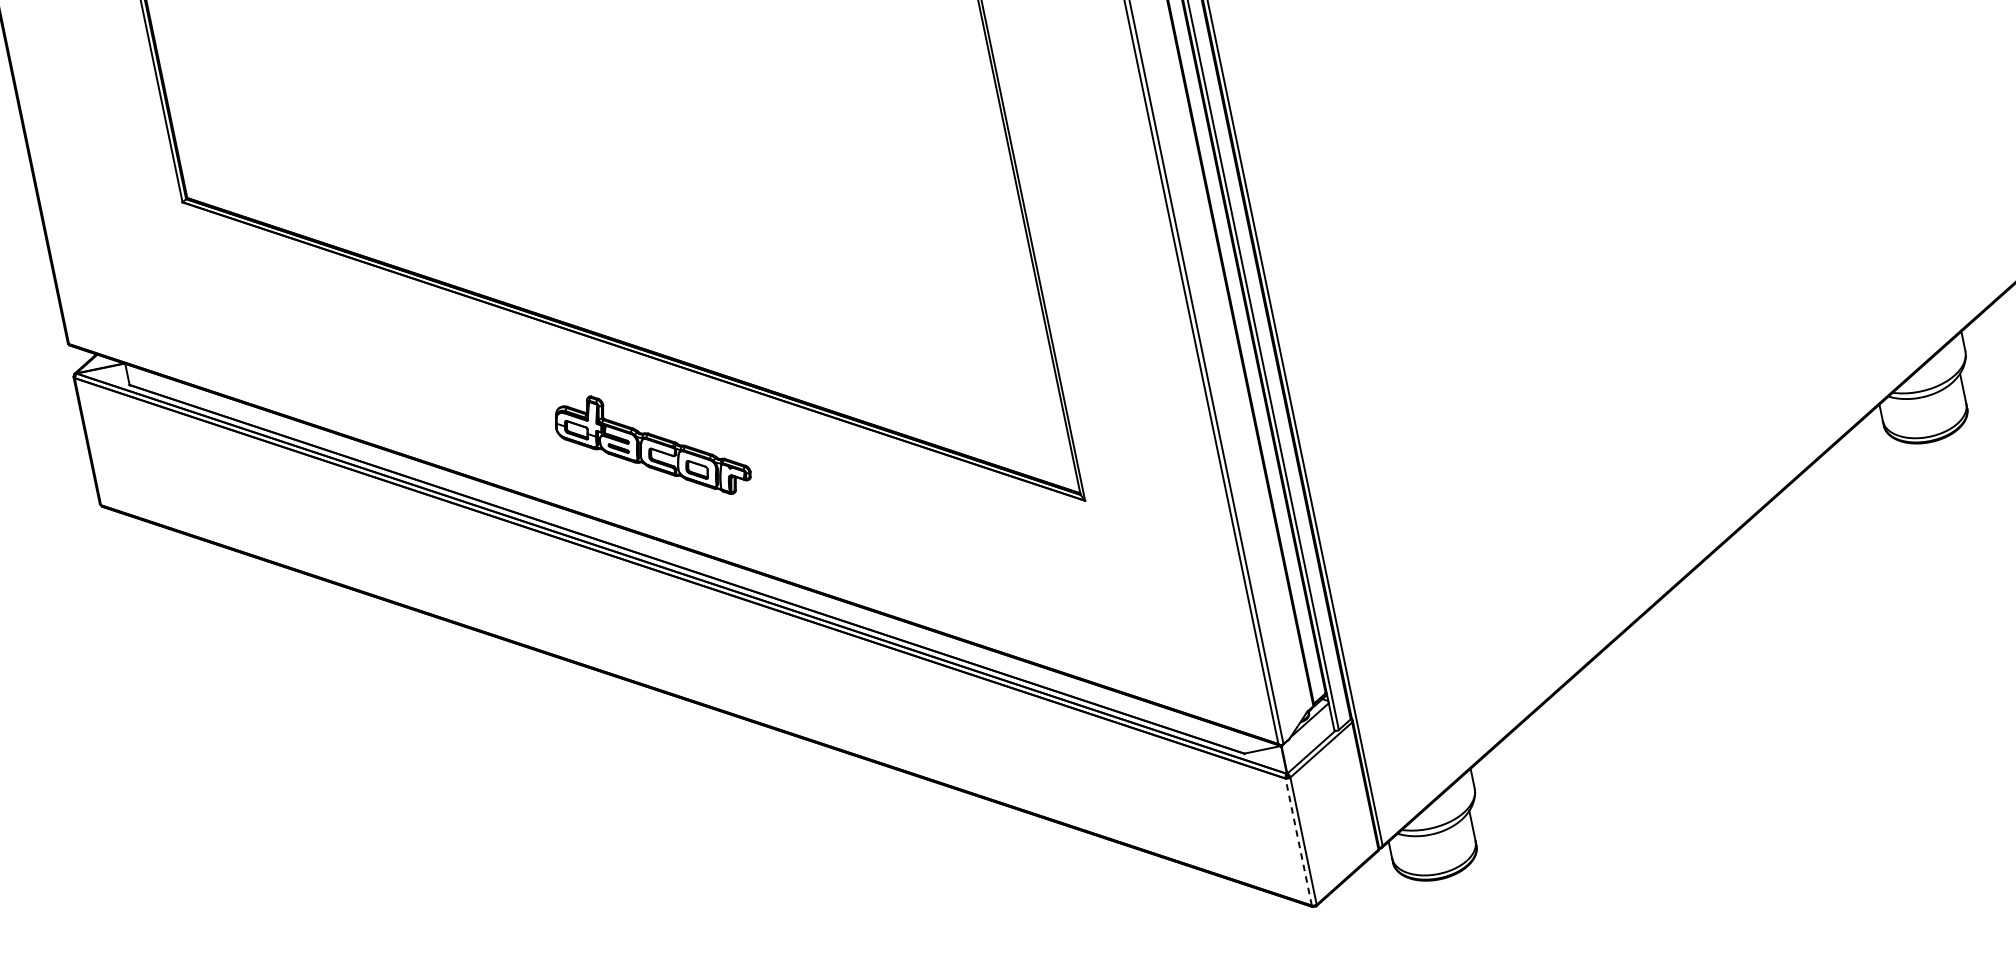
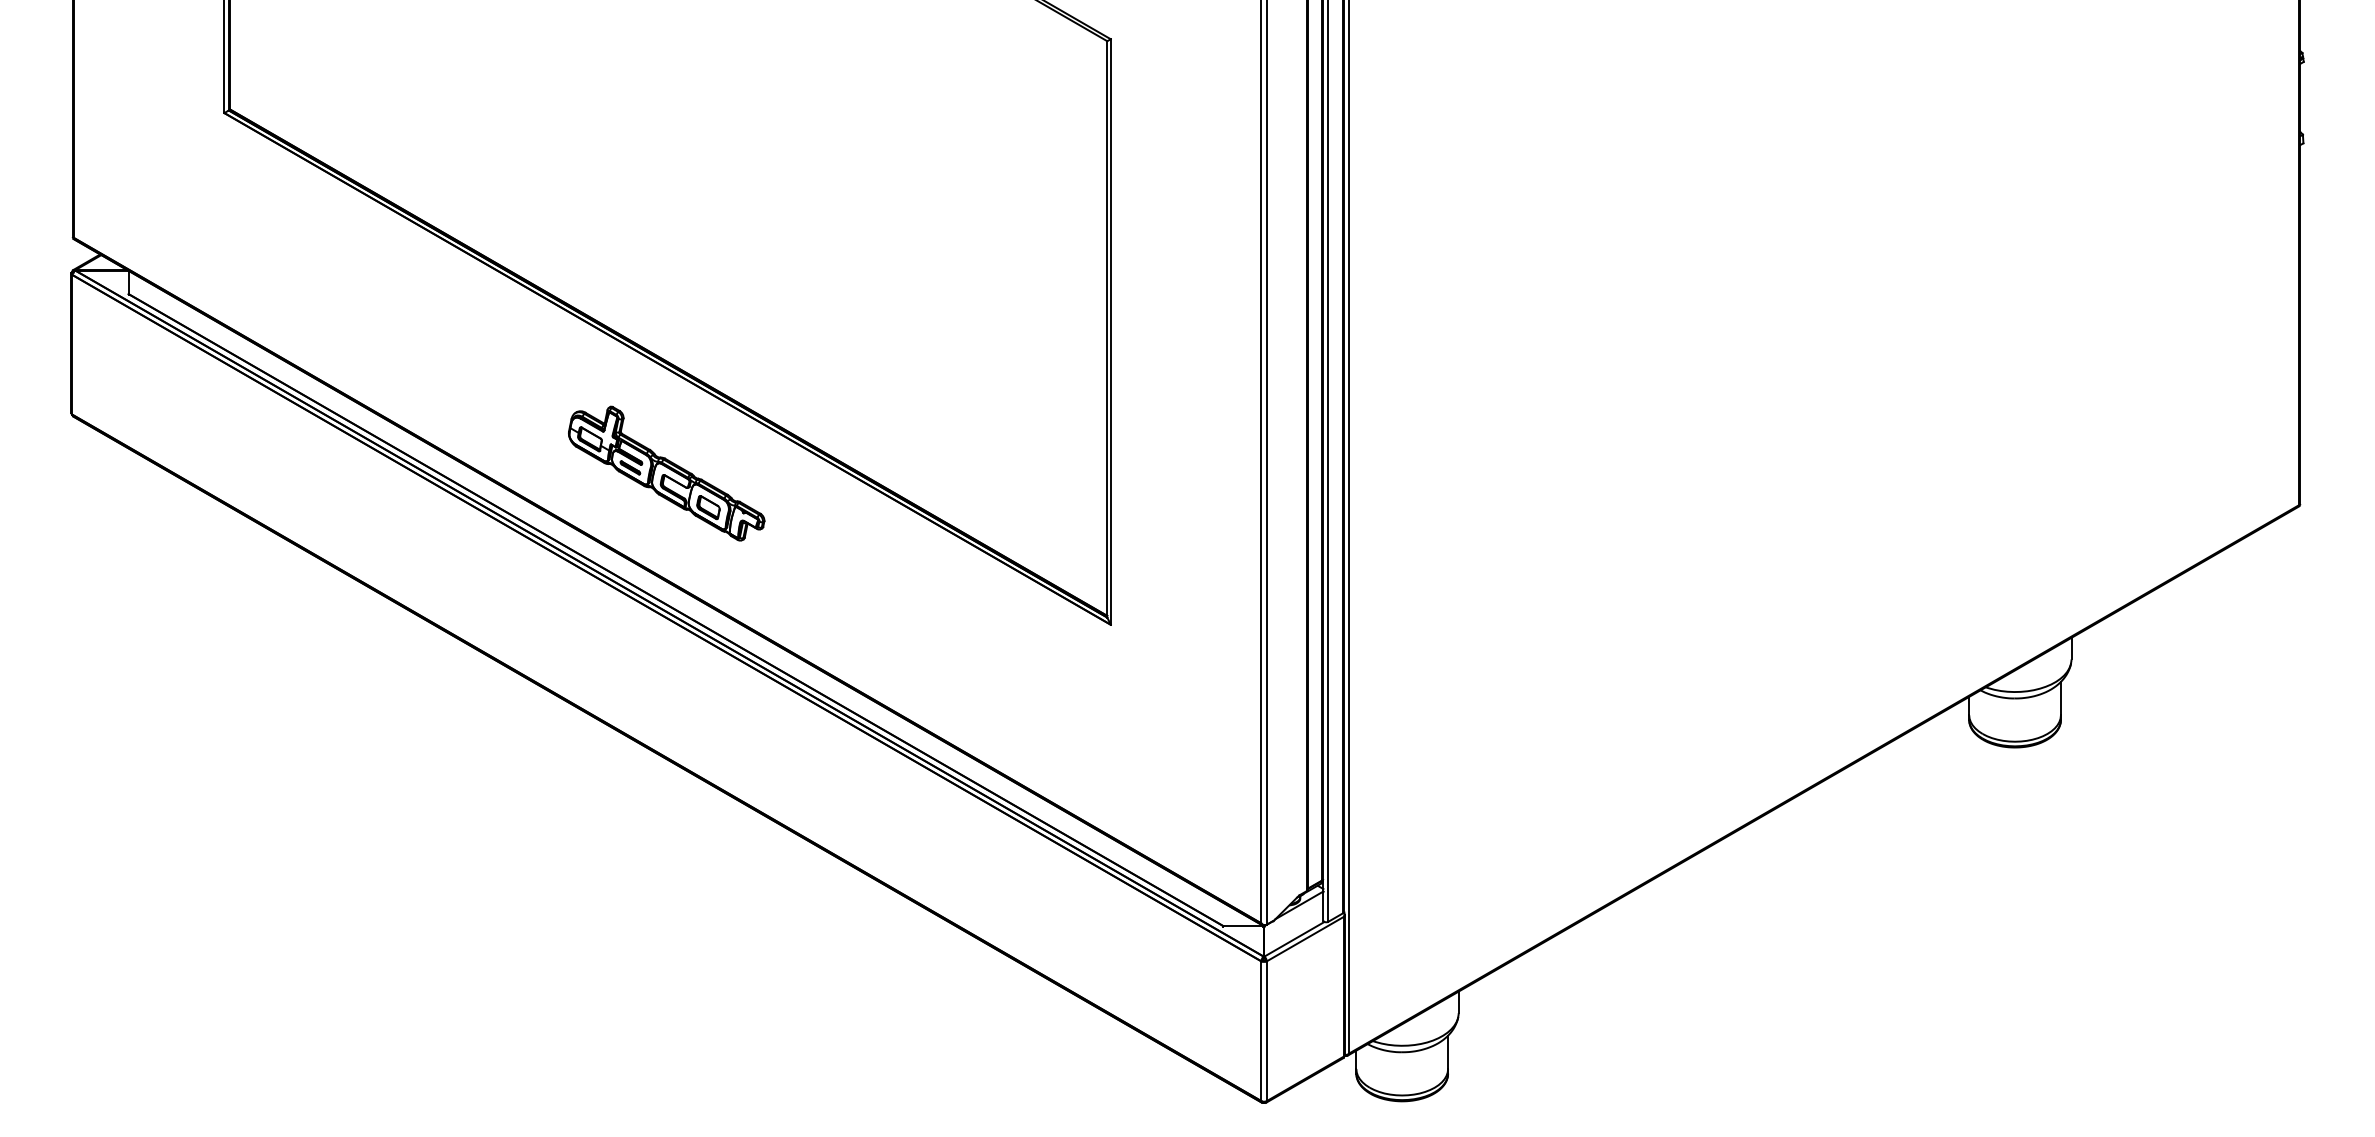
line: (1298, 842) -> (1261, 1031), dashed -> solid

